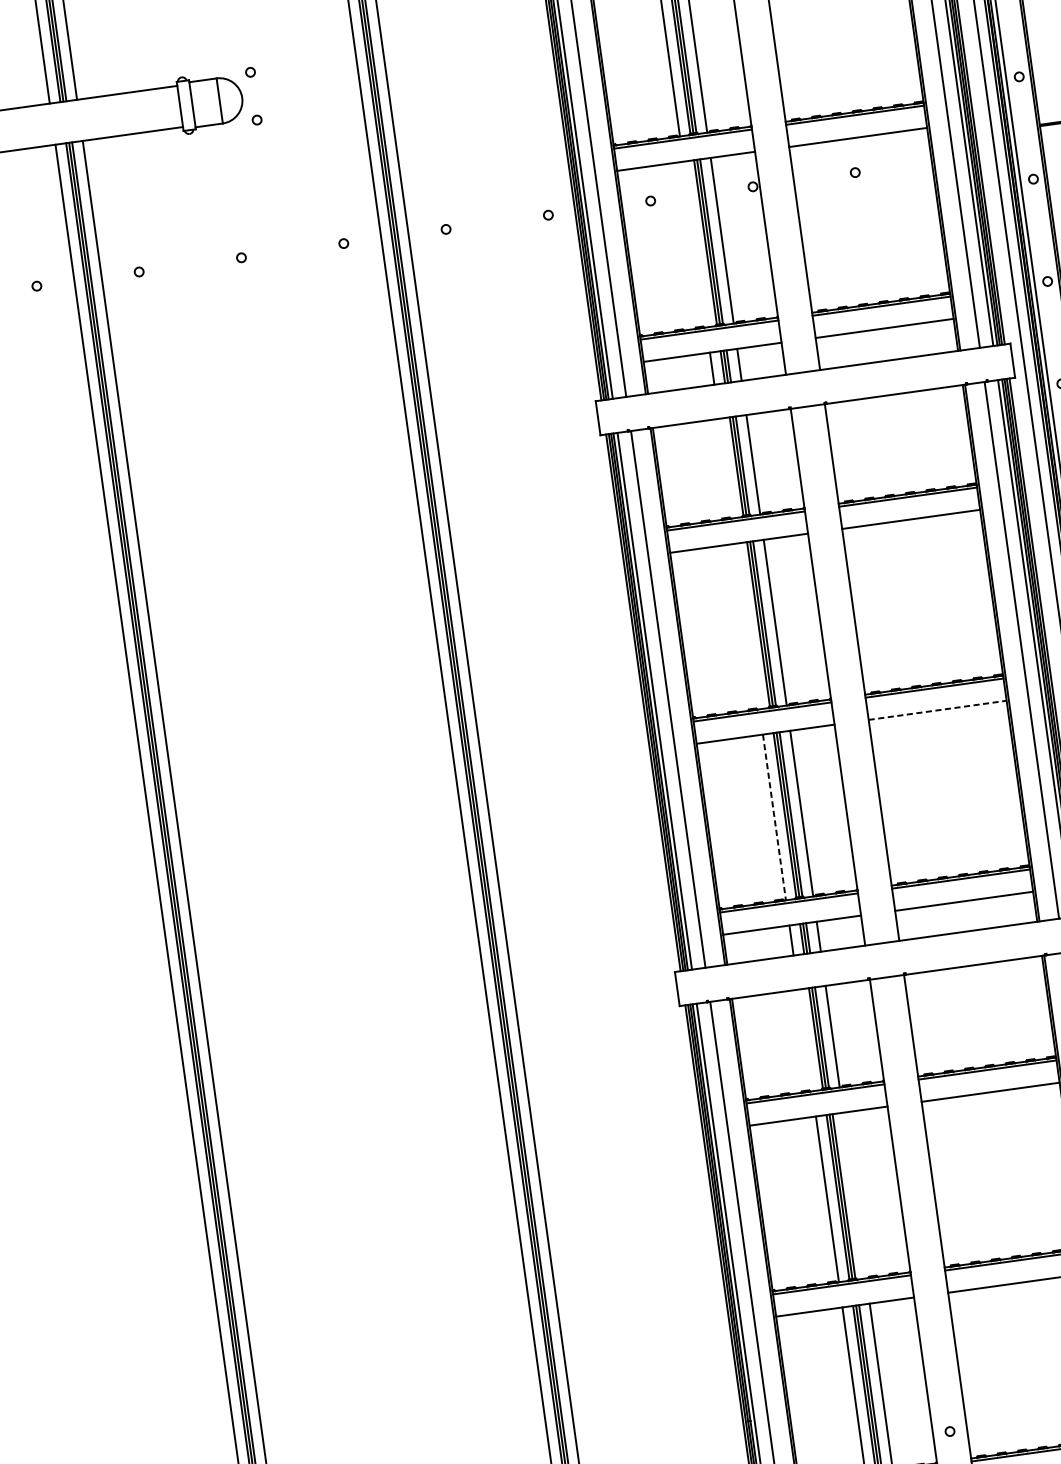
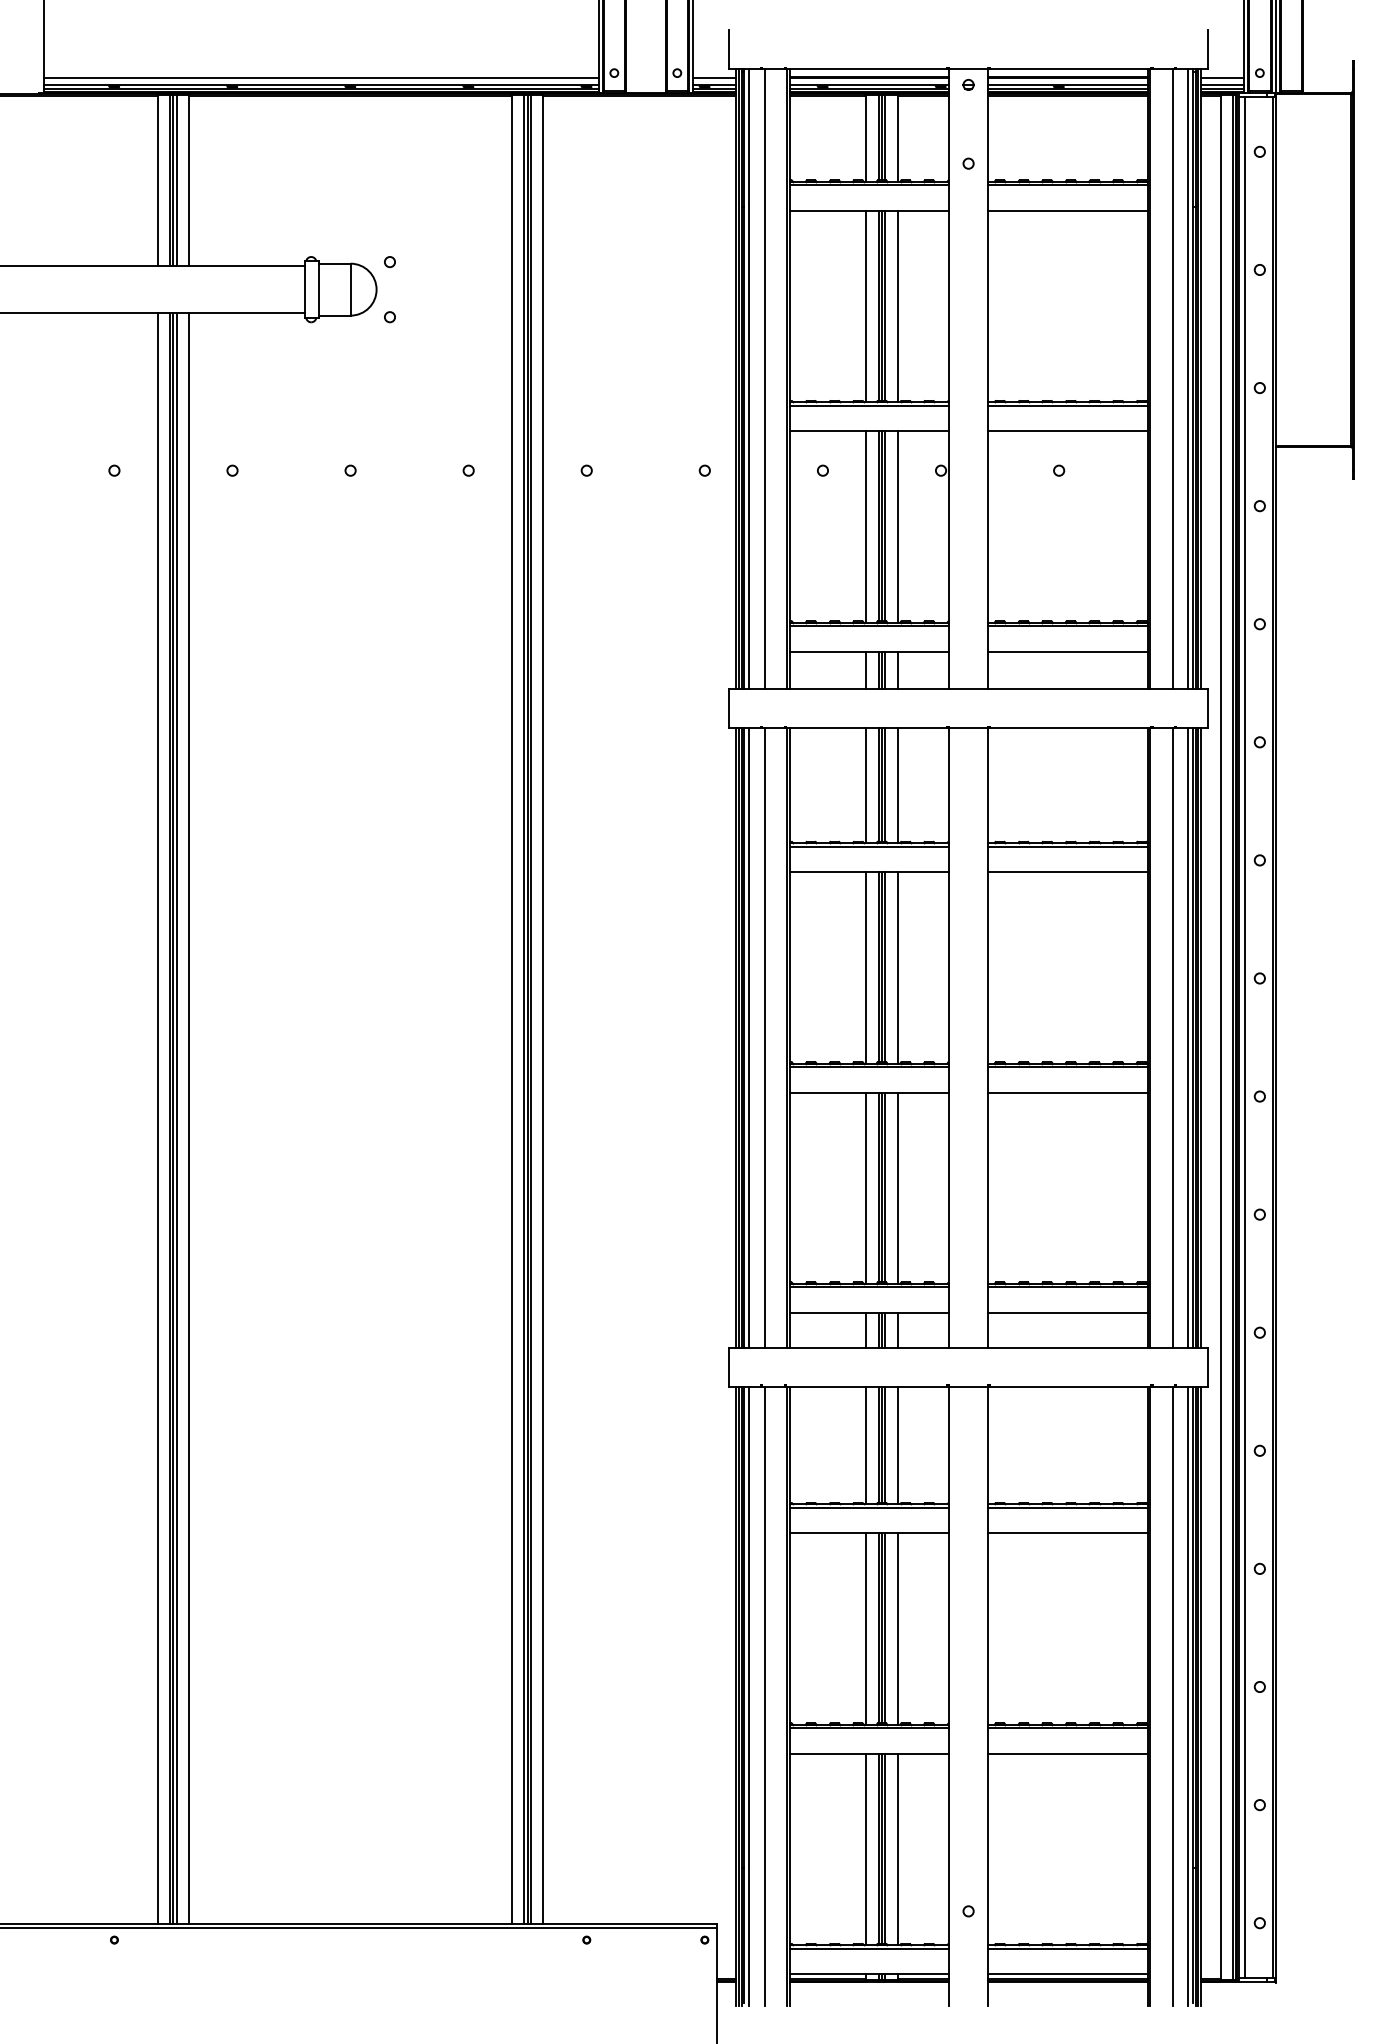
line: (695, 244) -> (866, 526), added
line: (726, 468) -> (866, 785), added
line: (748, 626) -> (866, 967), added
line: (937, 710) -> (1067, 1092), dashed -> solid
line: (774, 817) -> (866, 1188), dashed -> solid
line: (805, 1040) -> (866, 1445), added
line: (854, 1195) -> (897, 1628), added

